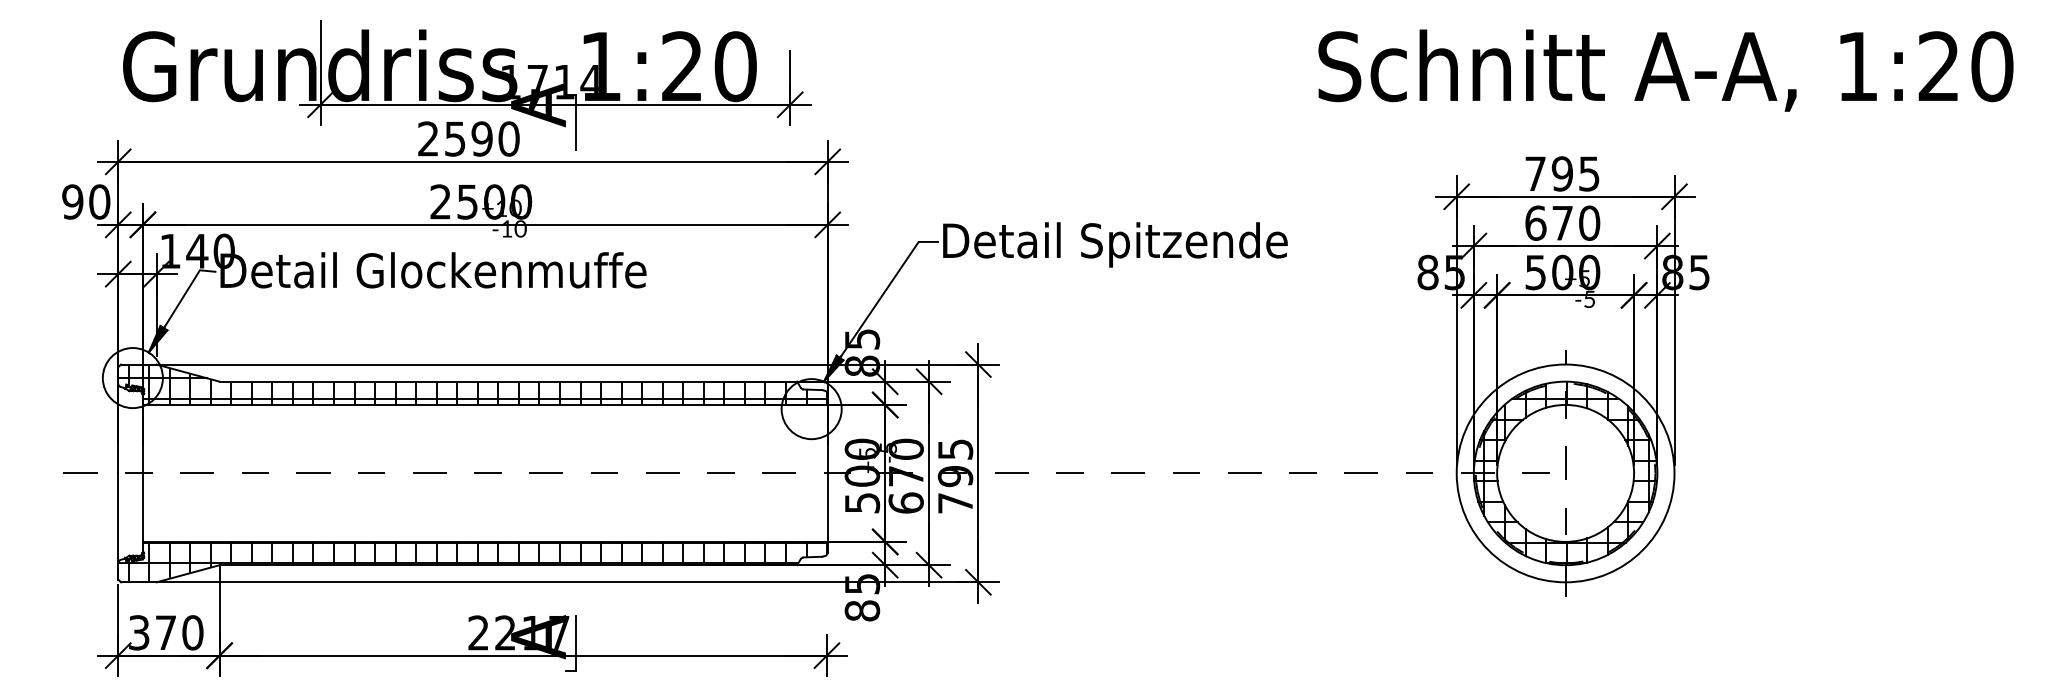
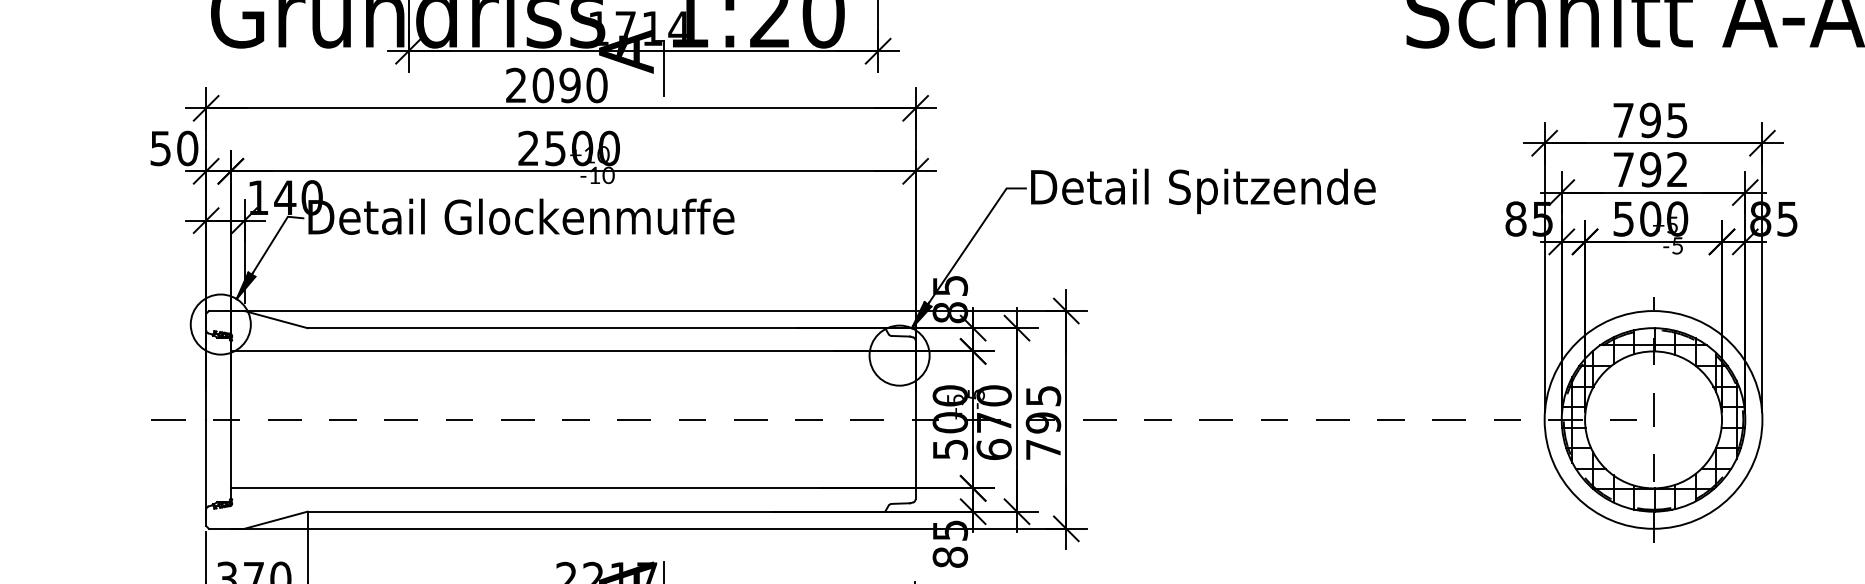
text: (454, 138) -> (542, 84), 2590 -> 2090
text: (72, 201) -> (160, 147), 90 -> 50
text: (1562, 222) -> (1650, 168), 670 -> 792
hatch: (472, 384) -> (560, 330), removed
hatch: (472, 561) -> (560, 507), removed

